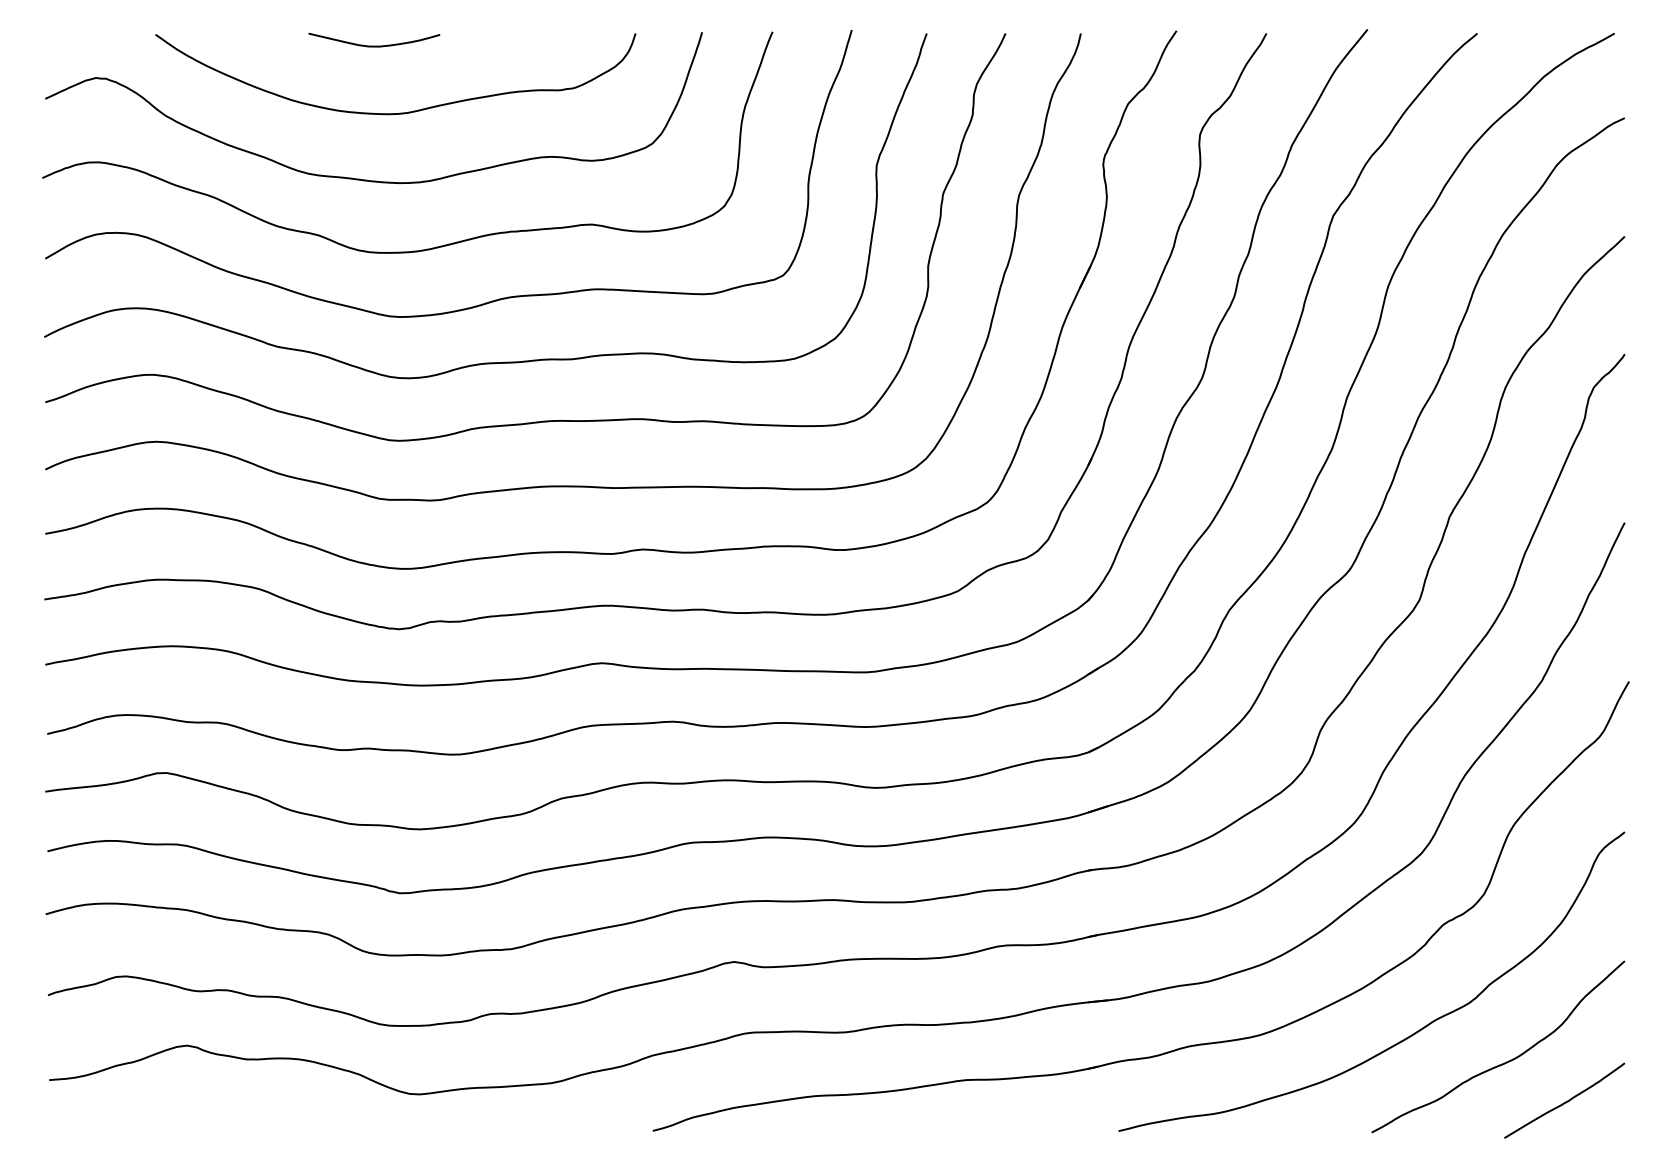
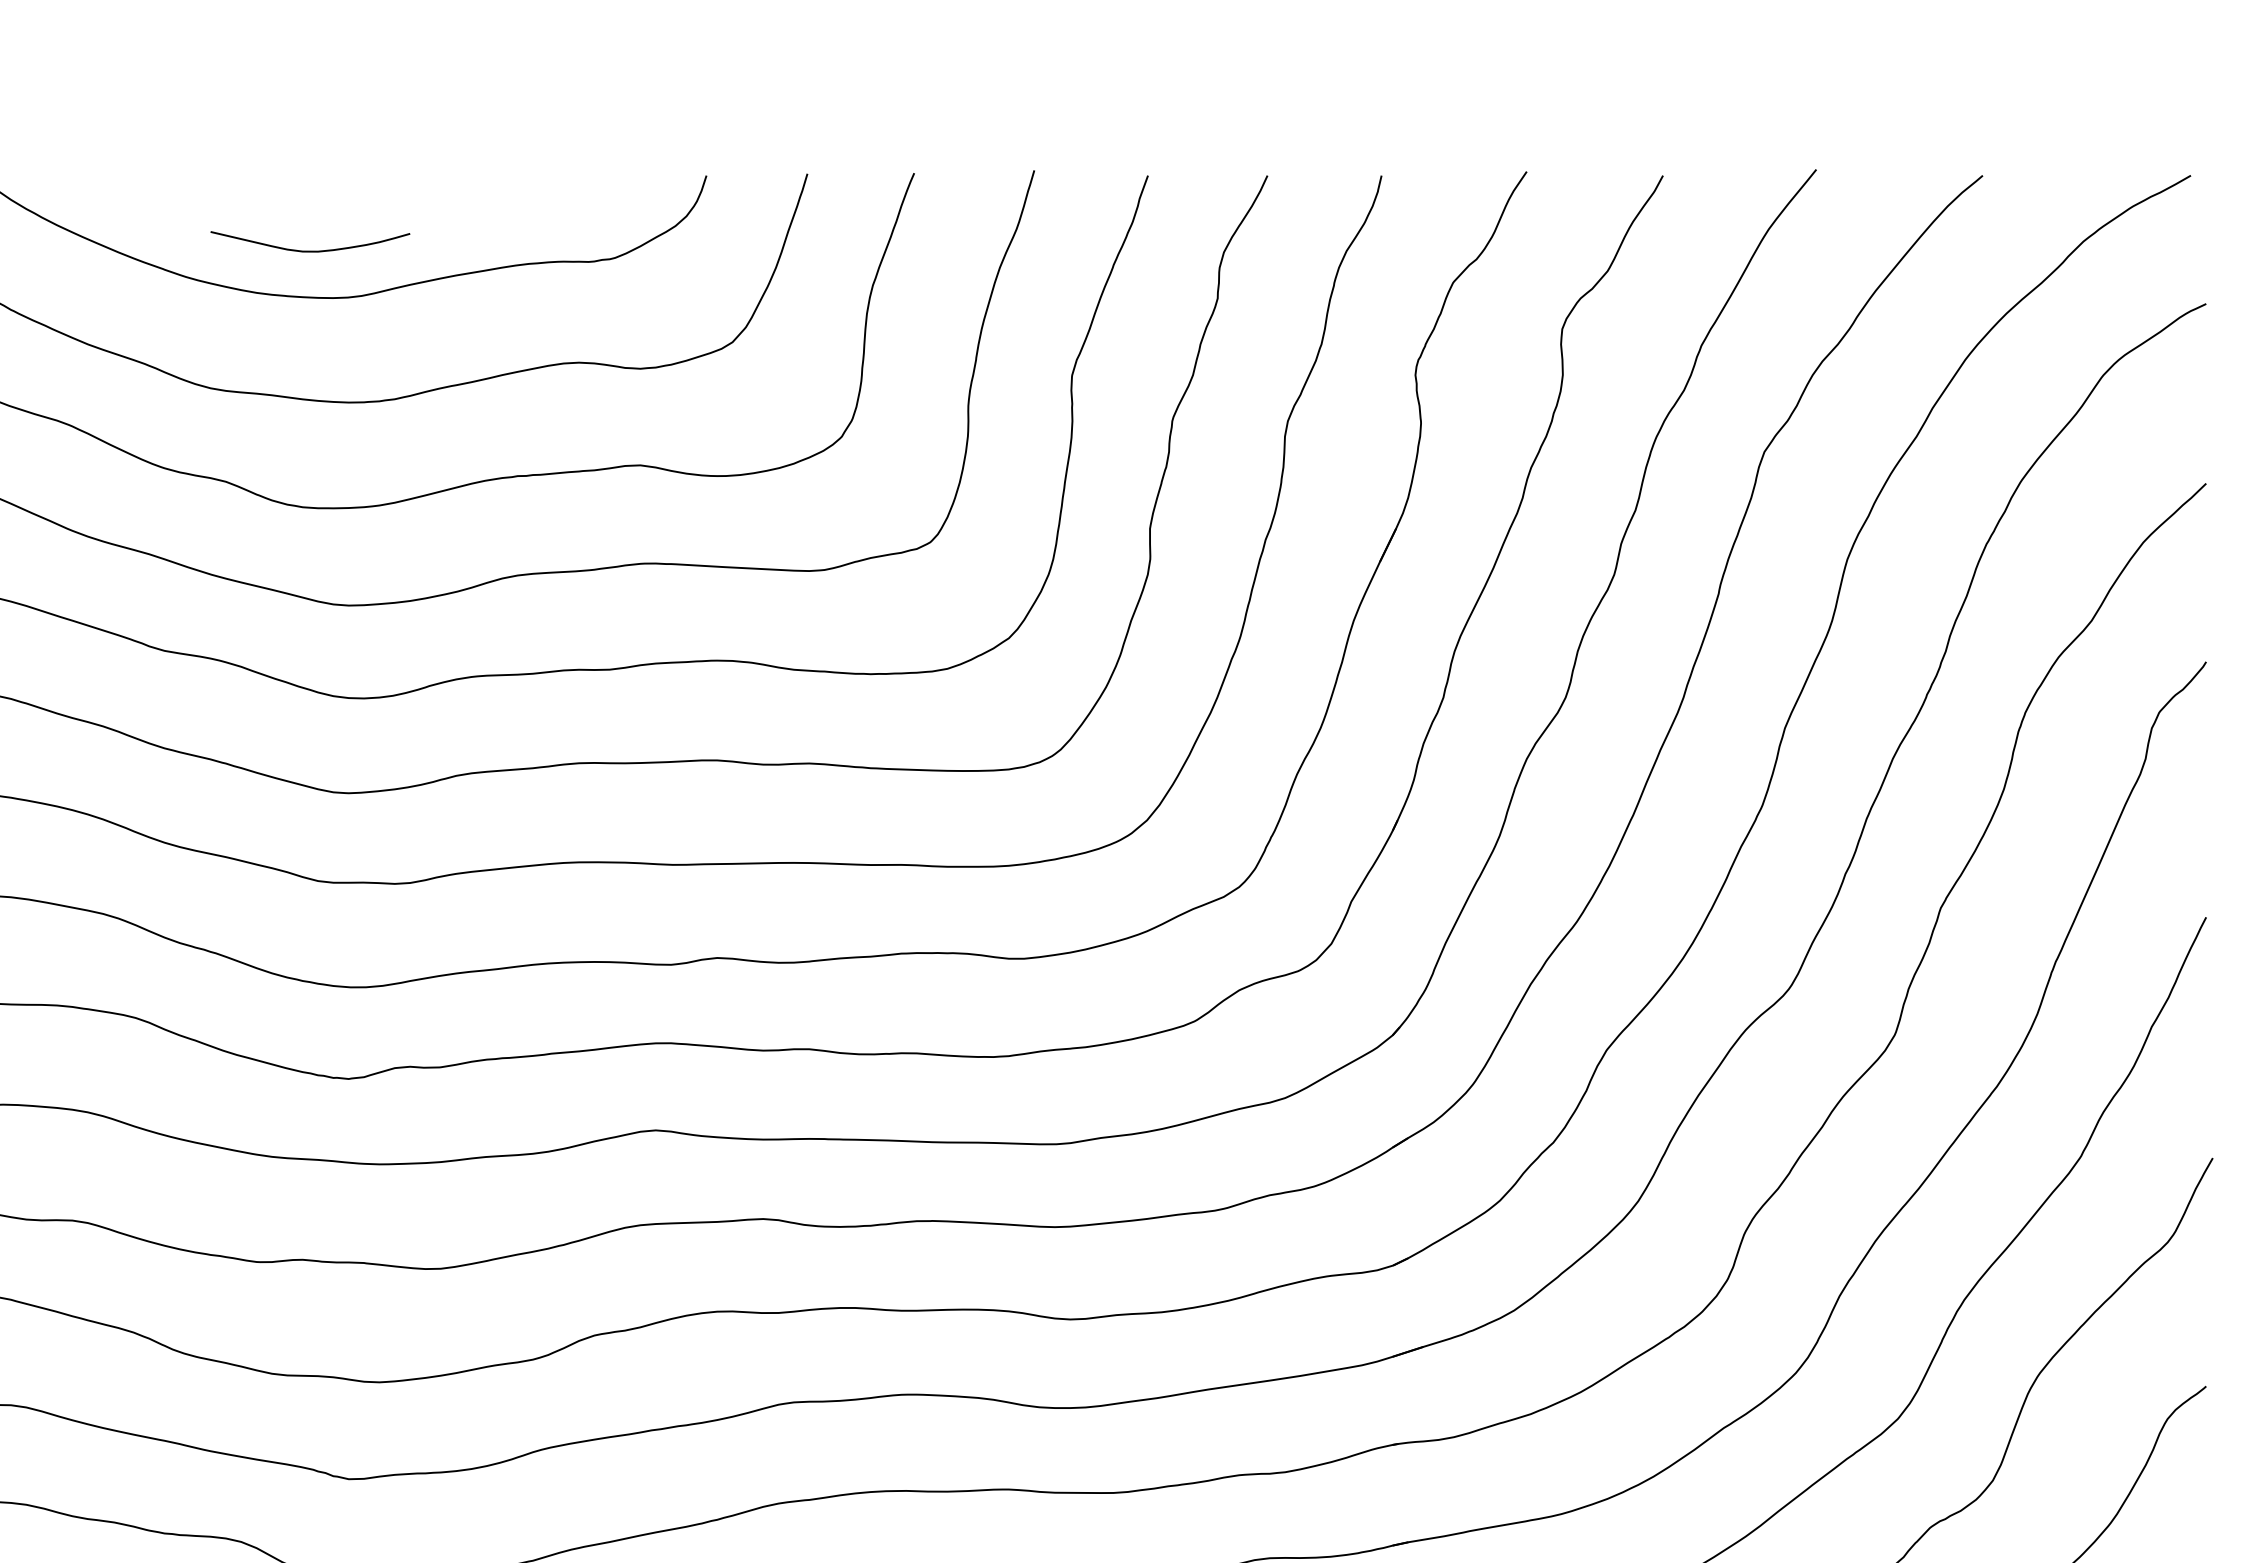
curve: (374, 45) -> (310, 249), moved

